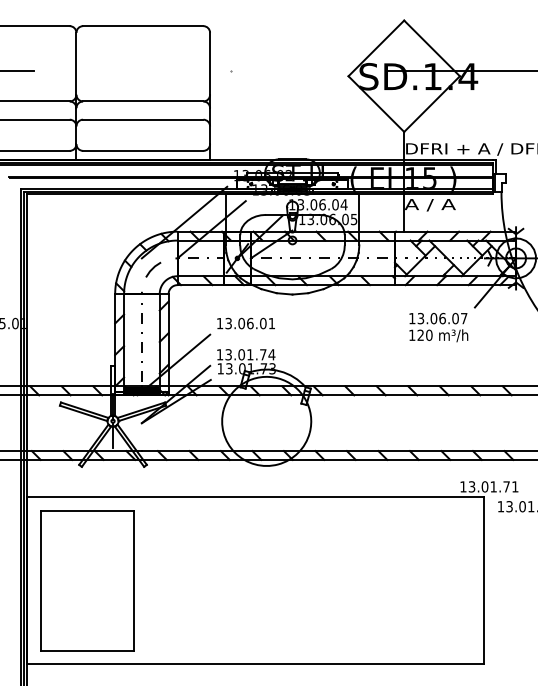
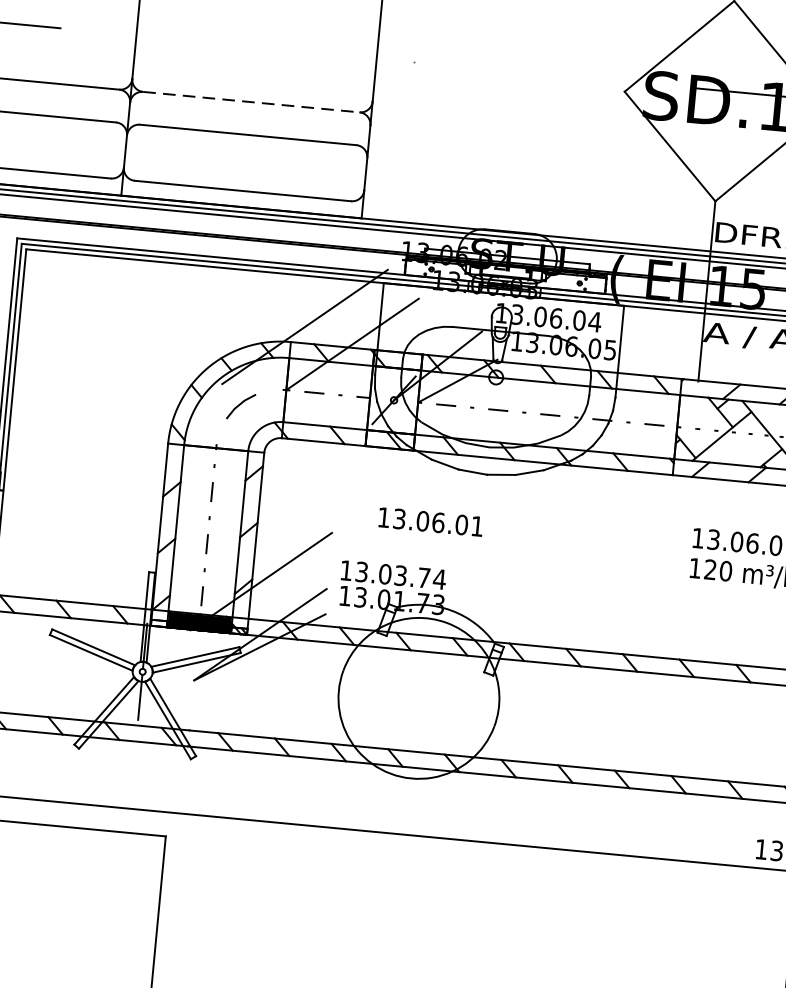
line: (143, 101) -> (251, 102), solid -> dashed
text: (245, 323) -> (429, 521), moved
text: (250, 354) -> (401, 575), 13.01.74 -> 13.03.74

